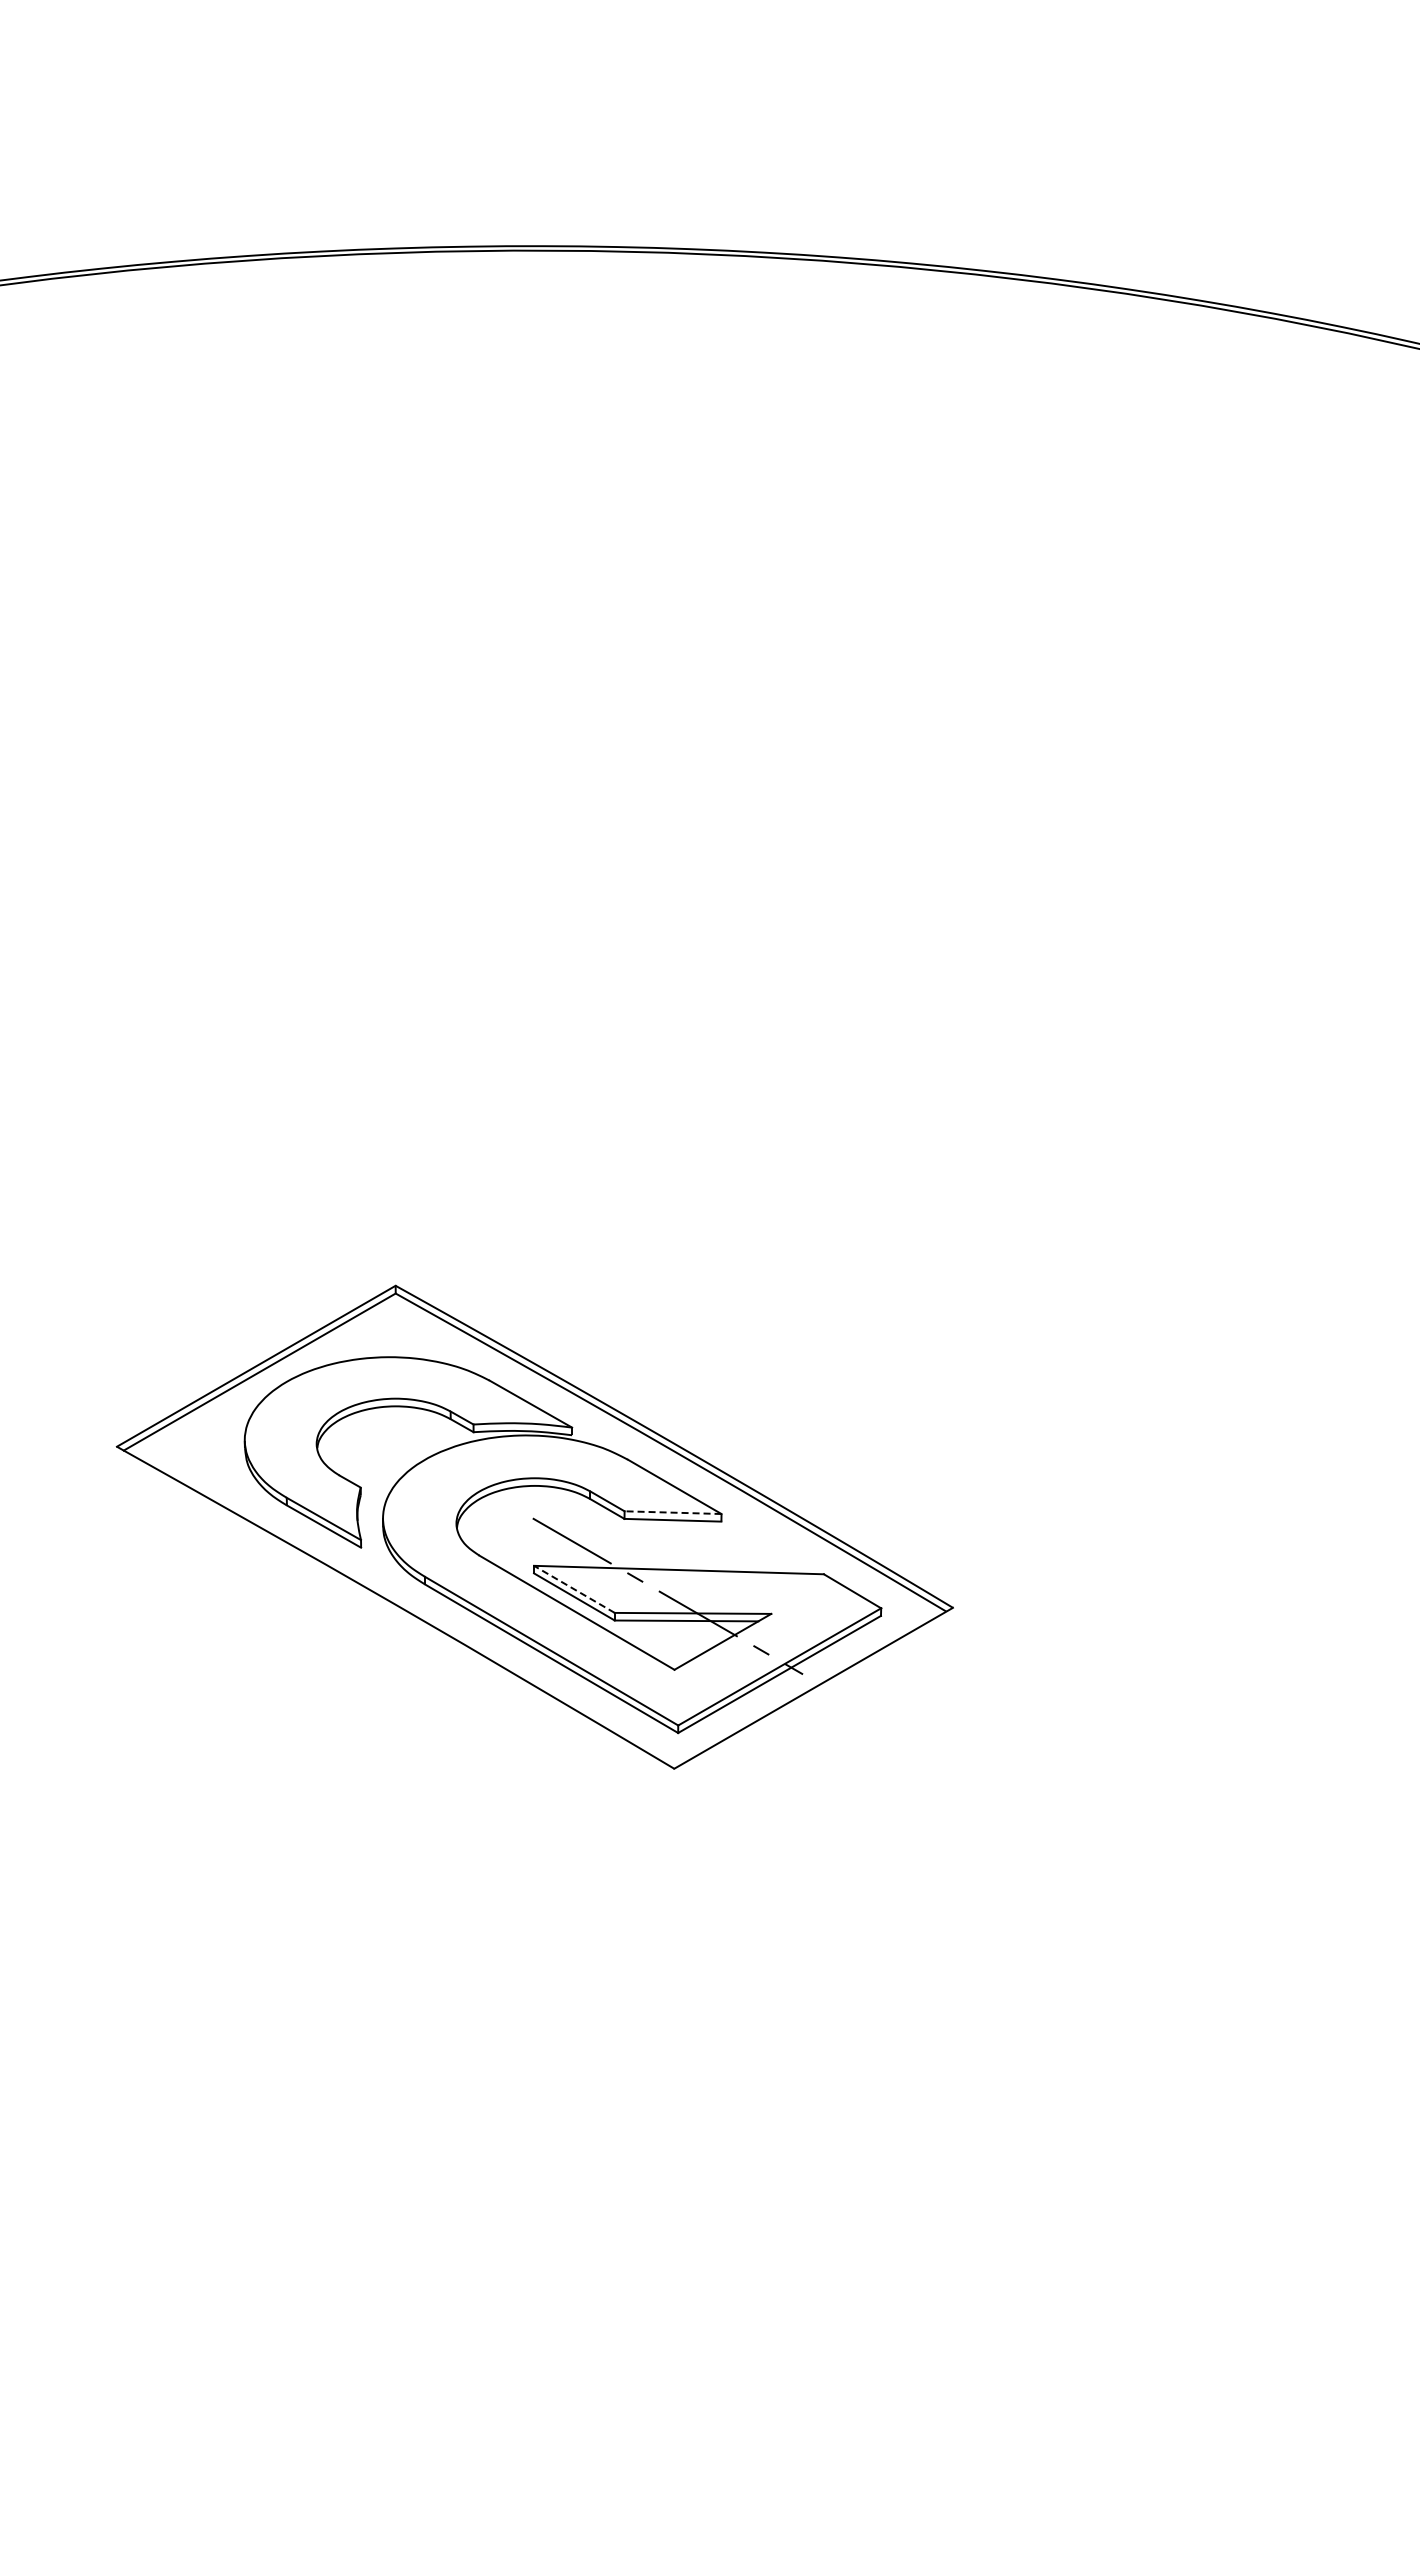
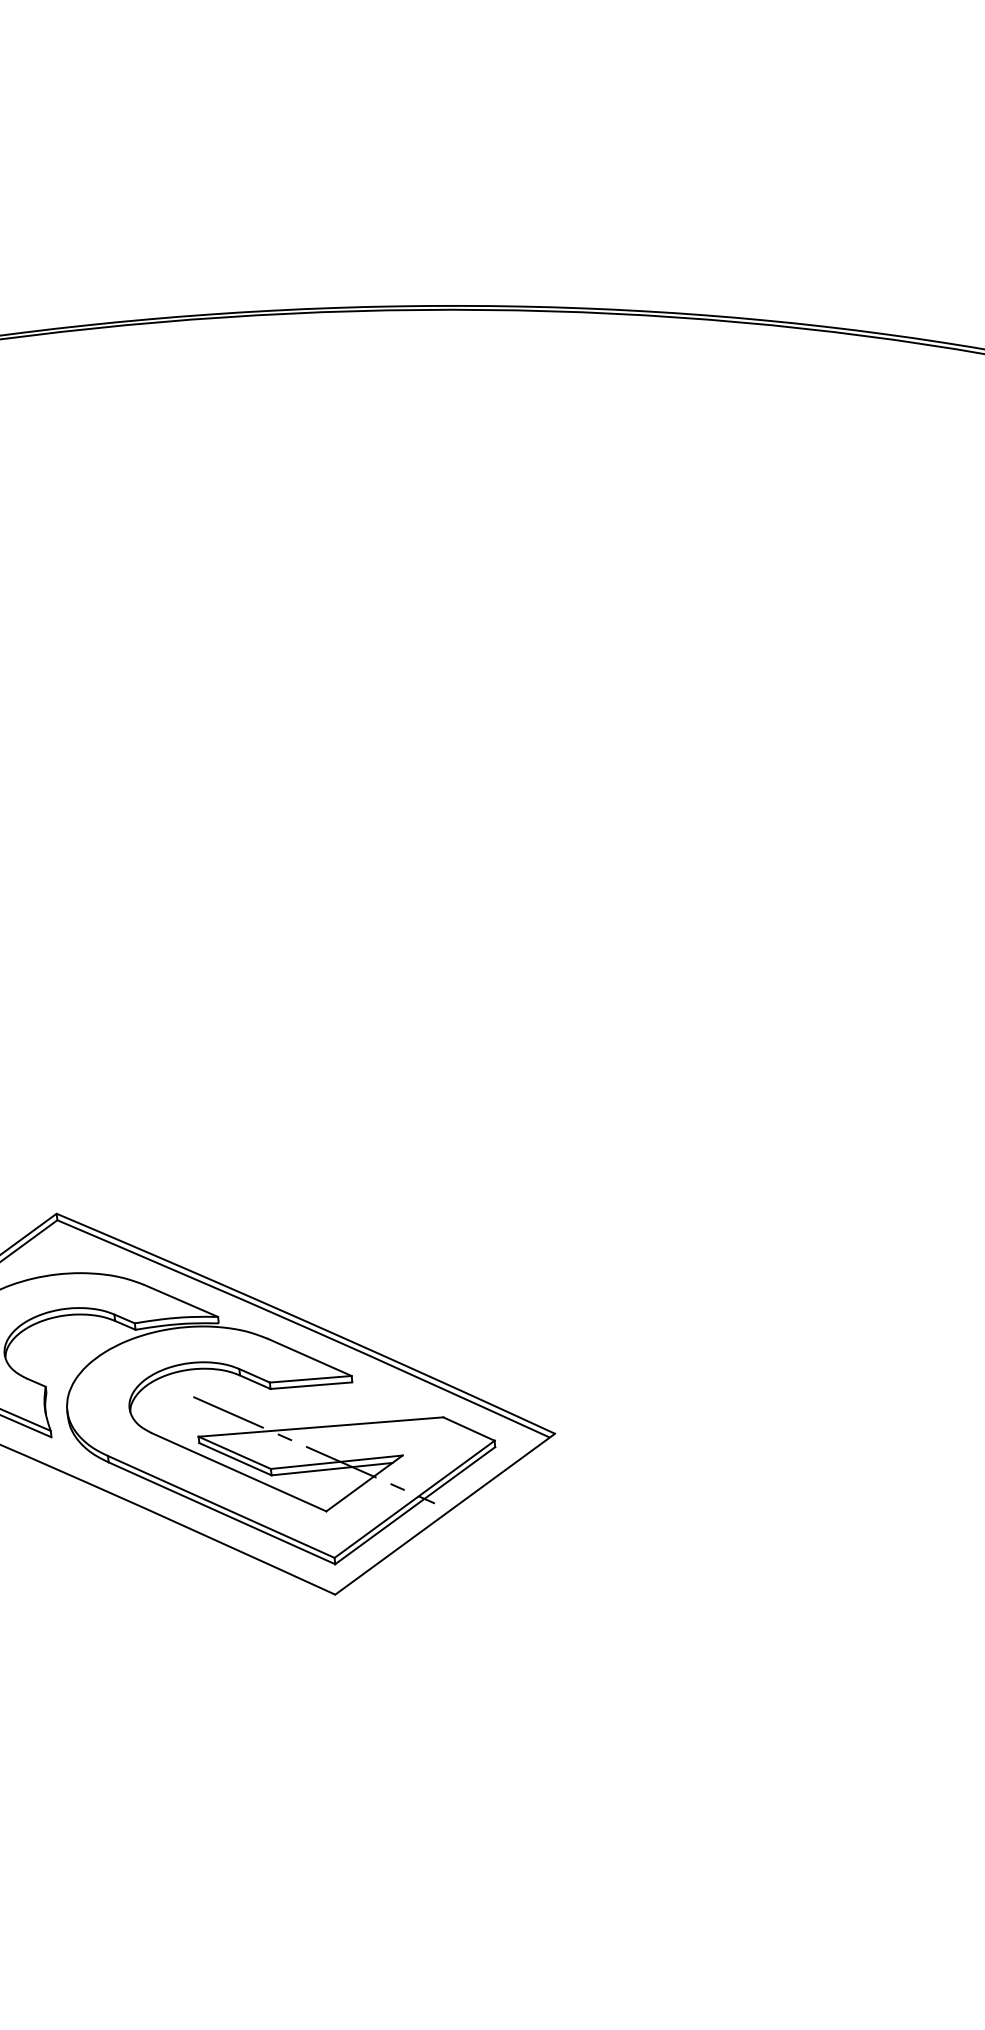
line: (672, 1512) -> (310, 1379), dashed -> solid
line: (574, 1589) -> (234, 1452), dashed -> solid

